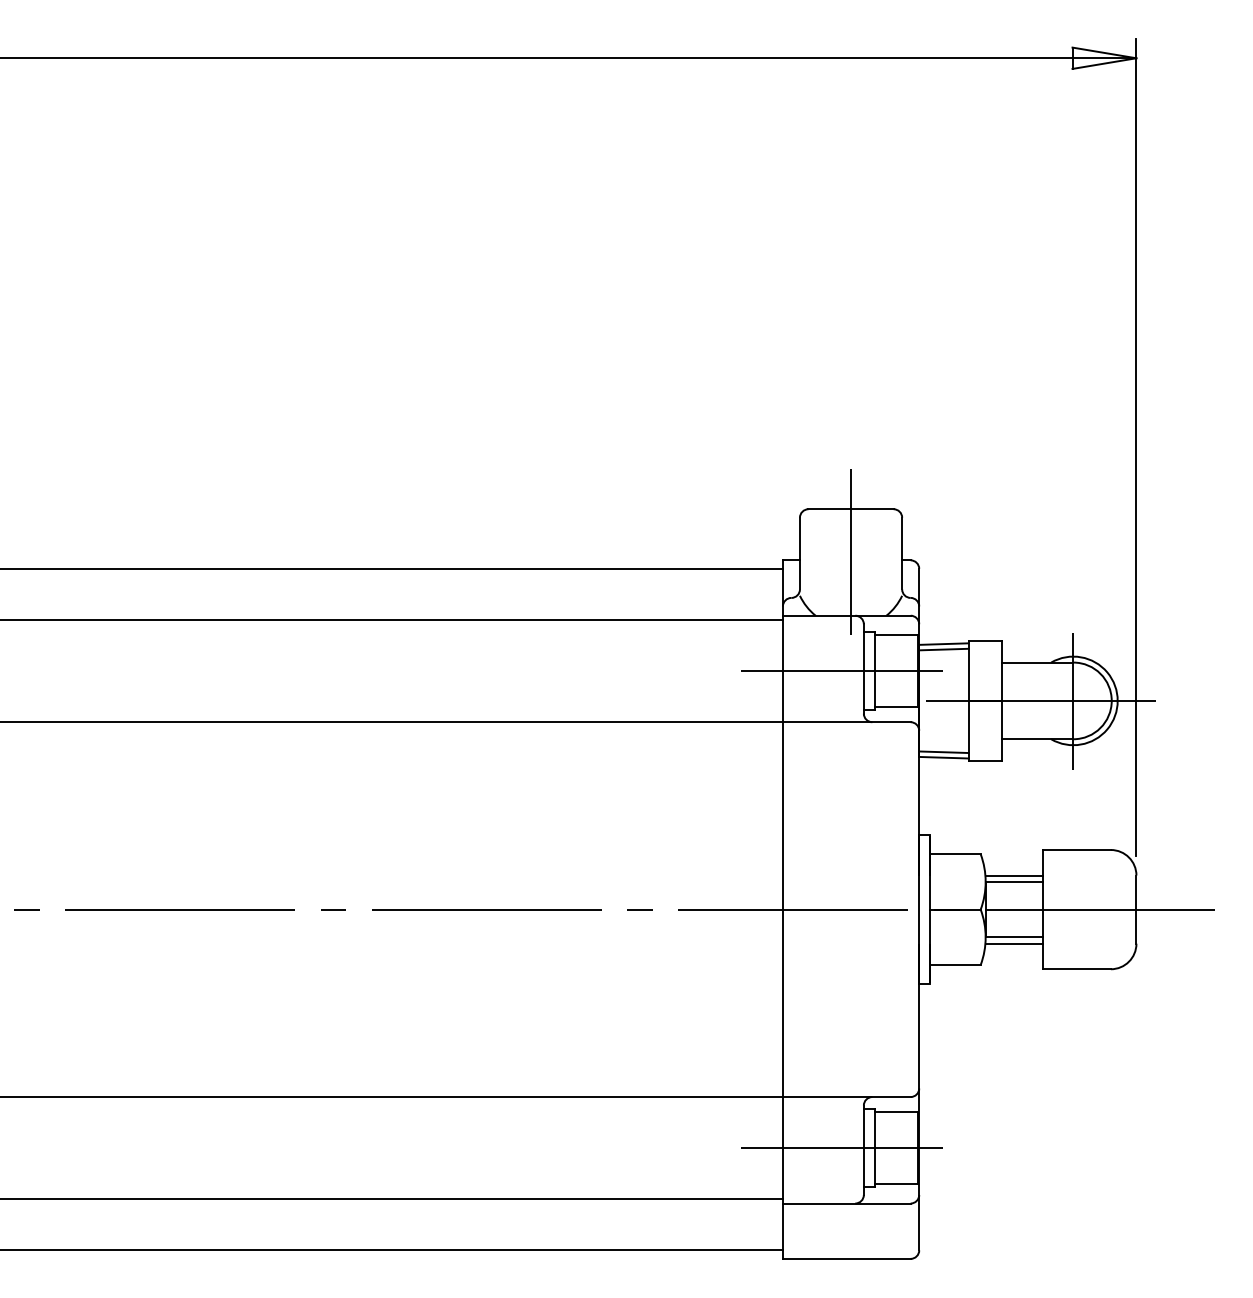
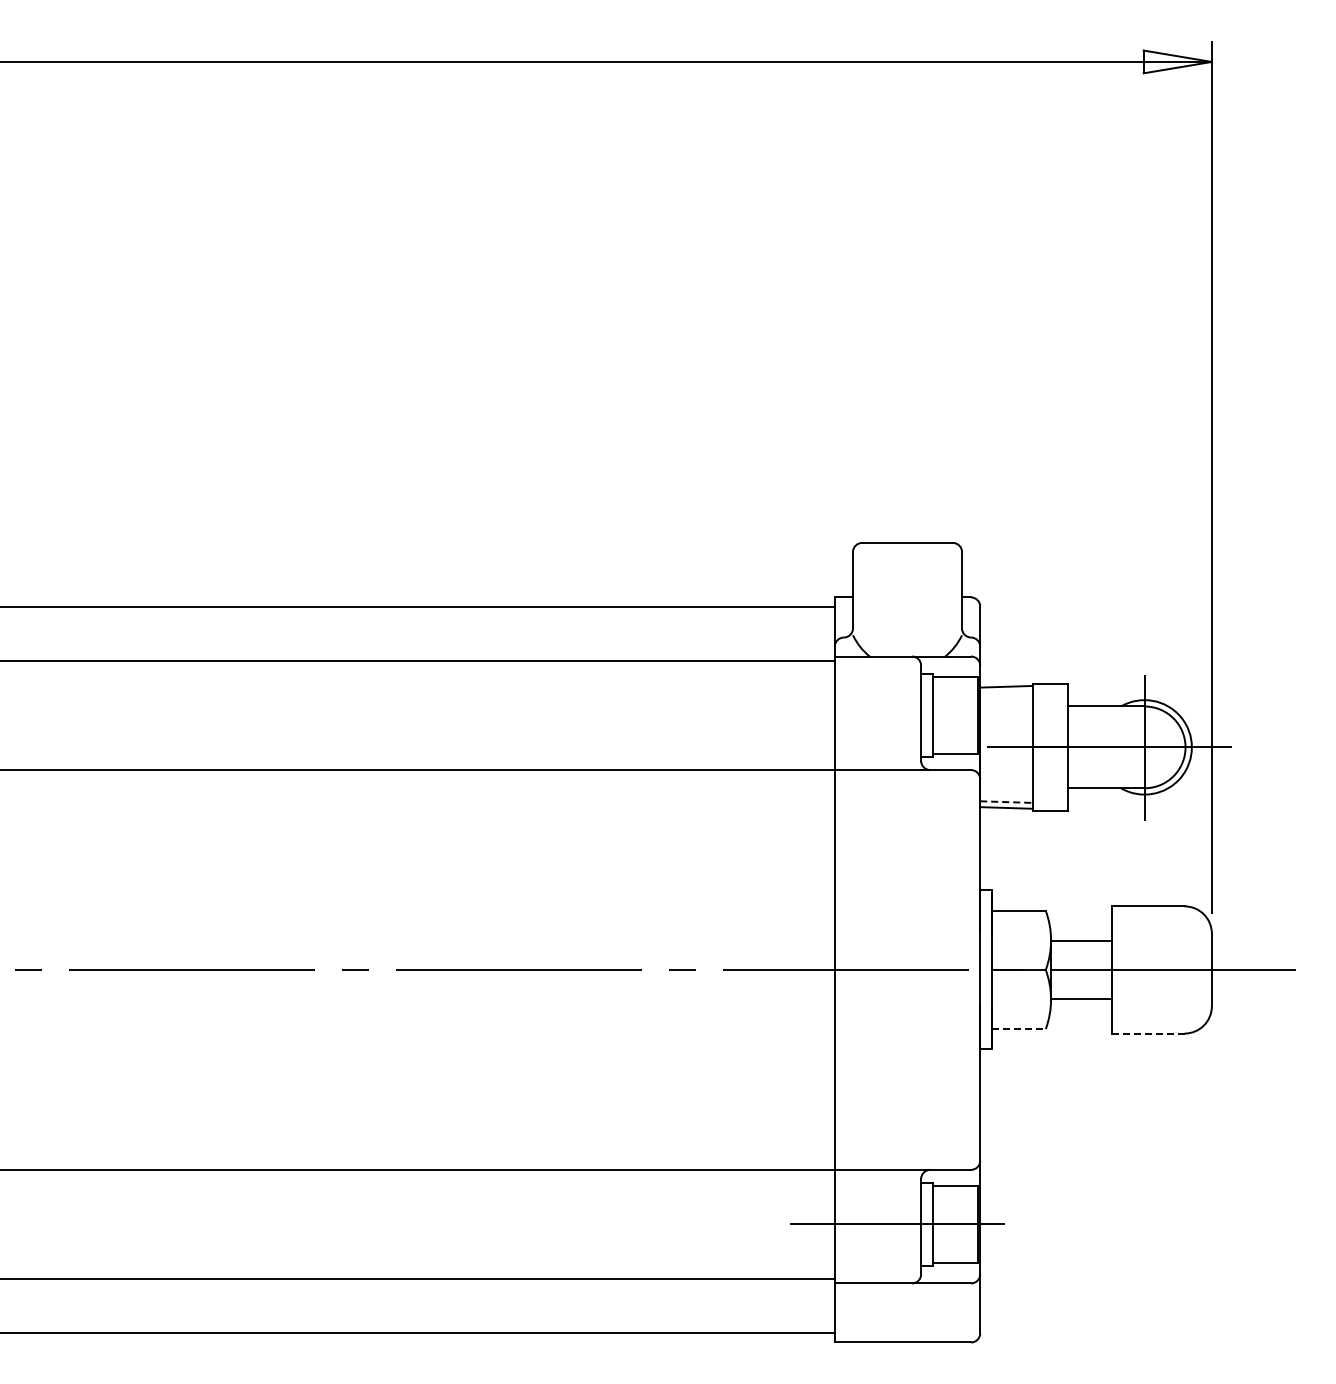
line: (851, 551) -> (907, 587), removed
line: (943, 649) -> (1006, 692), removed
line: (841, 671) -> (897, 715), removed
line: (944, 752) -> (1007, 802), solid -> dashed
line: (1014, 875) -> (1081, 933), removed
line: (1014, 943) -> (1081, 1006), removed
line: (955, 965) -> (1018, 1029), solid -> dashed
line: (1076, 969) -> (1147, 1033), solid -> dashed

